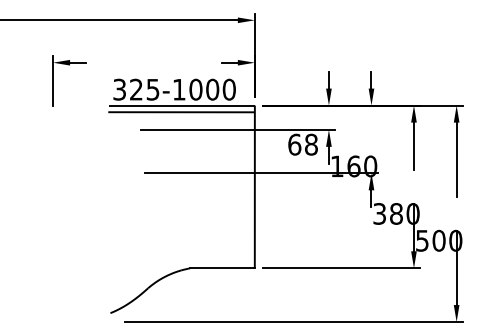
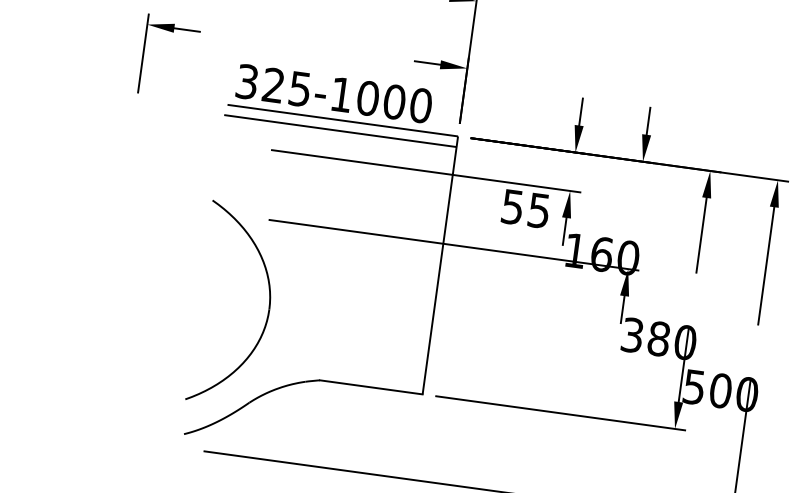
text: (302, 144) -> (525, 208), 68 -> 55
part: (151, 228) -> (267, 308), added

